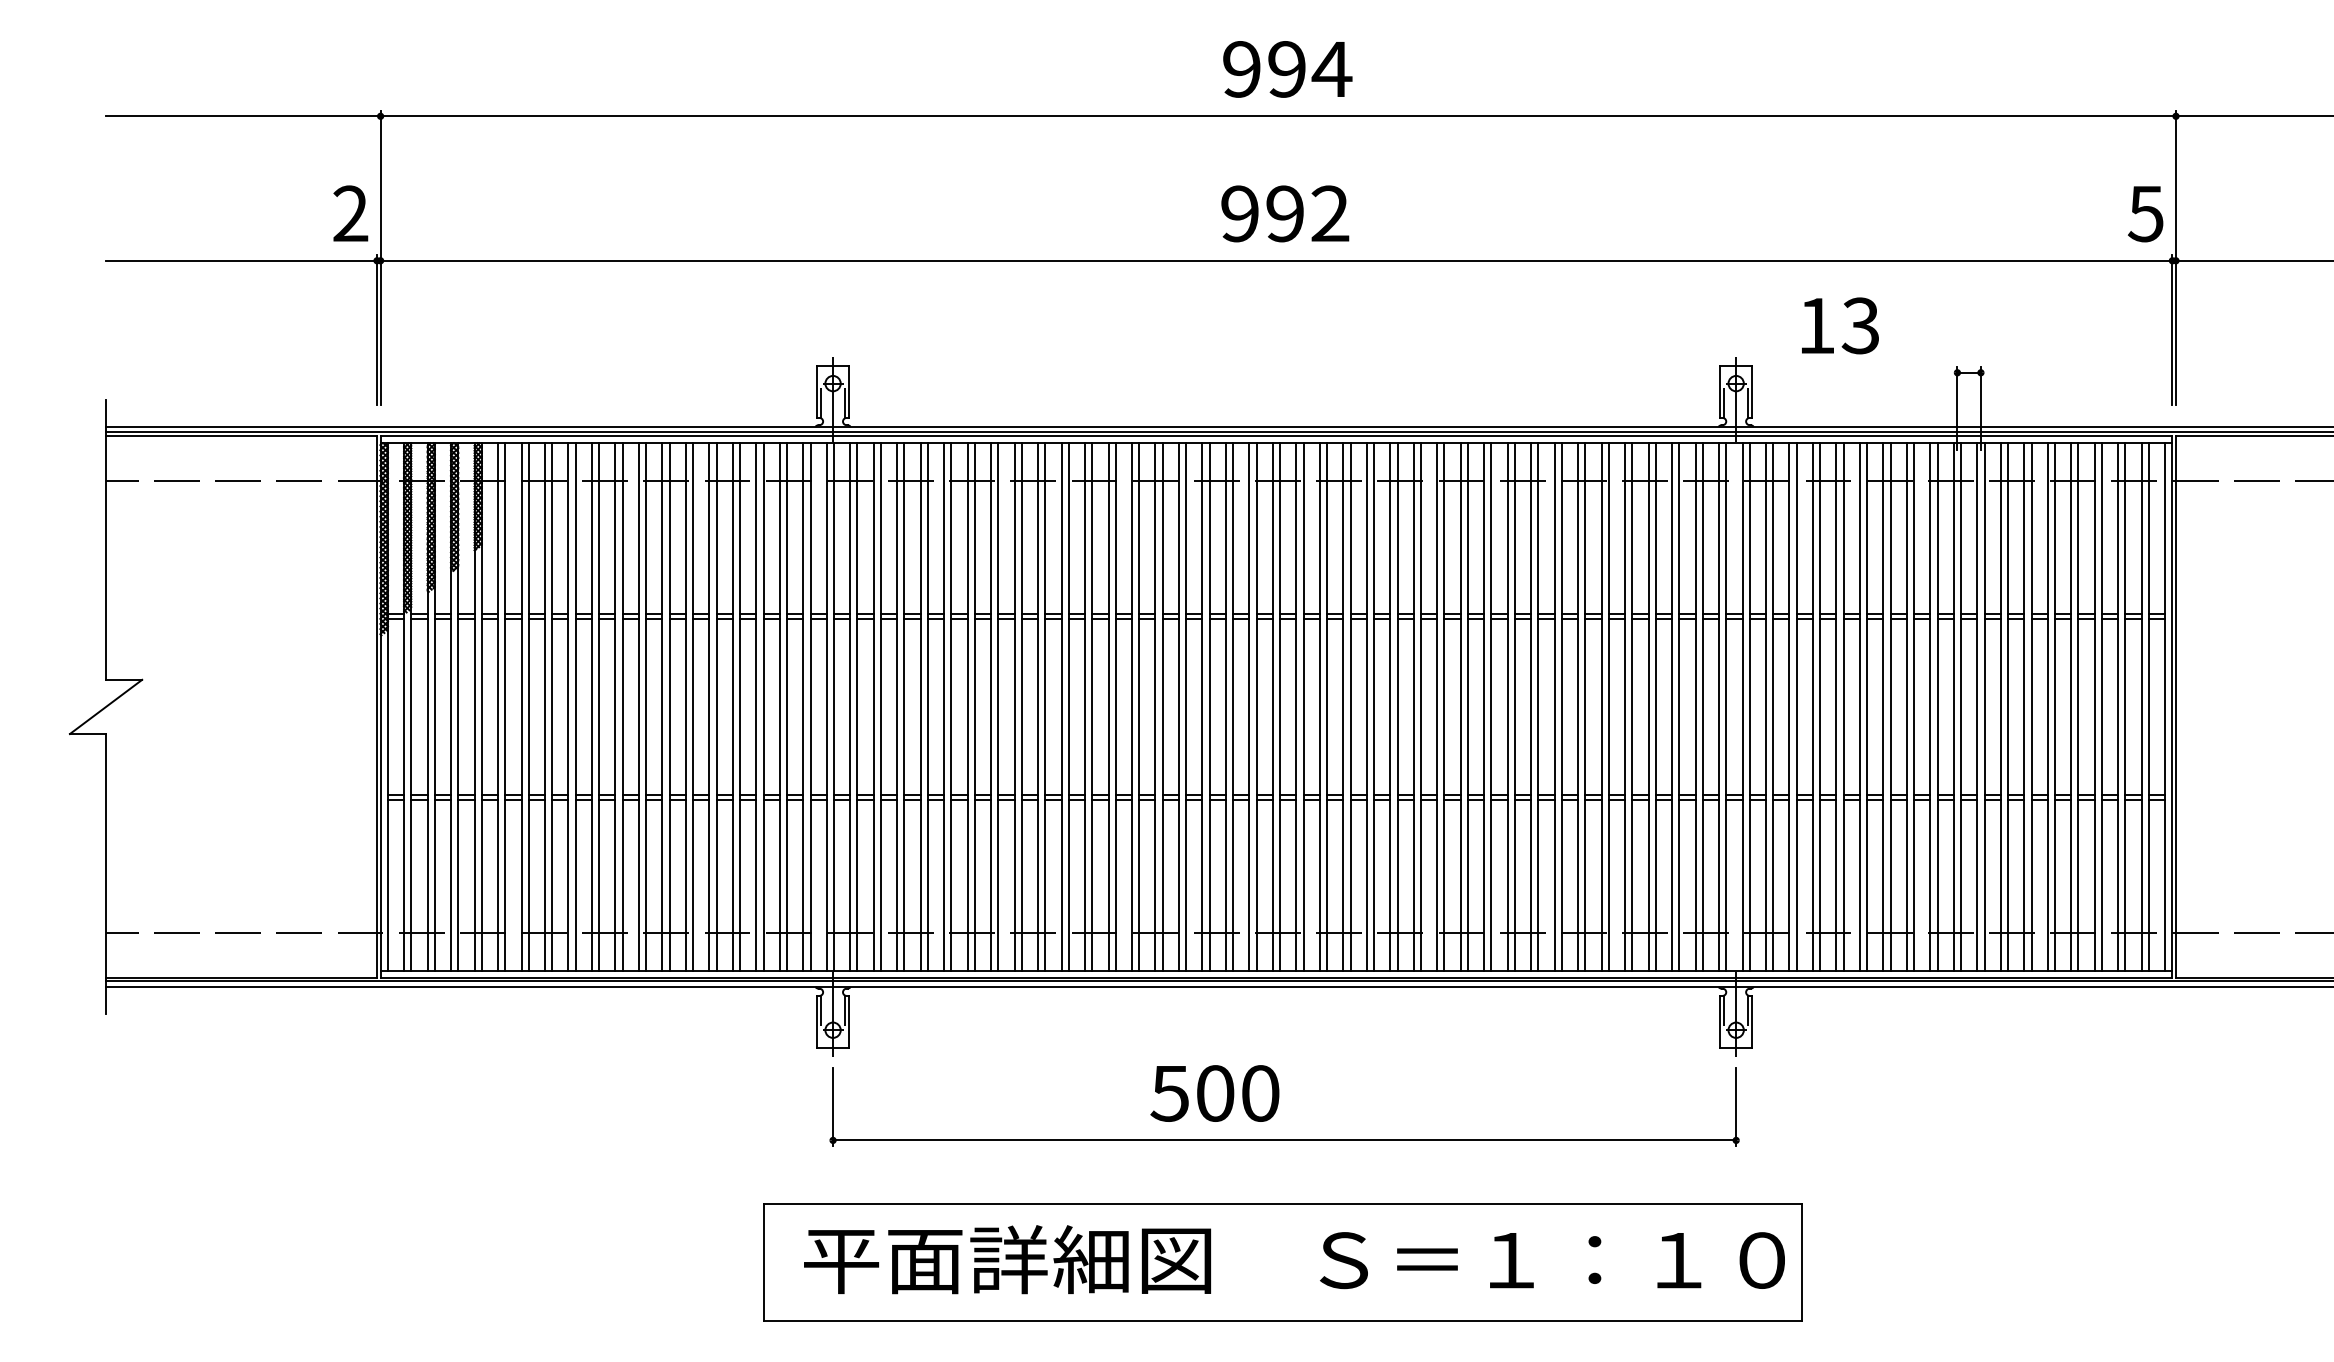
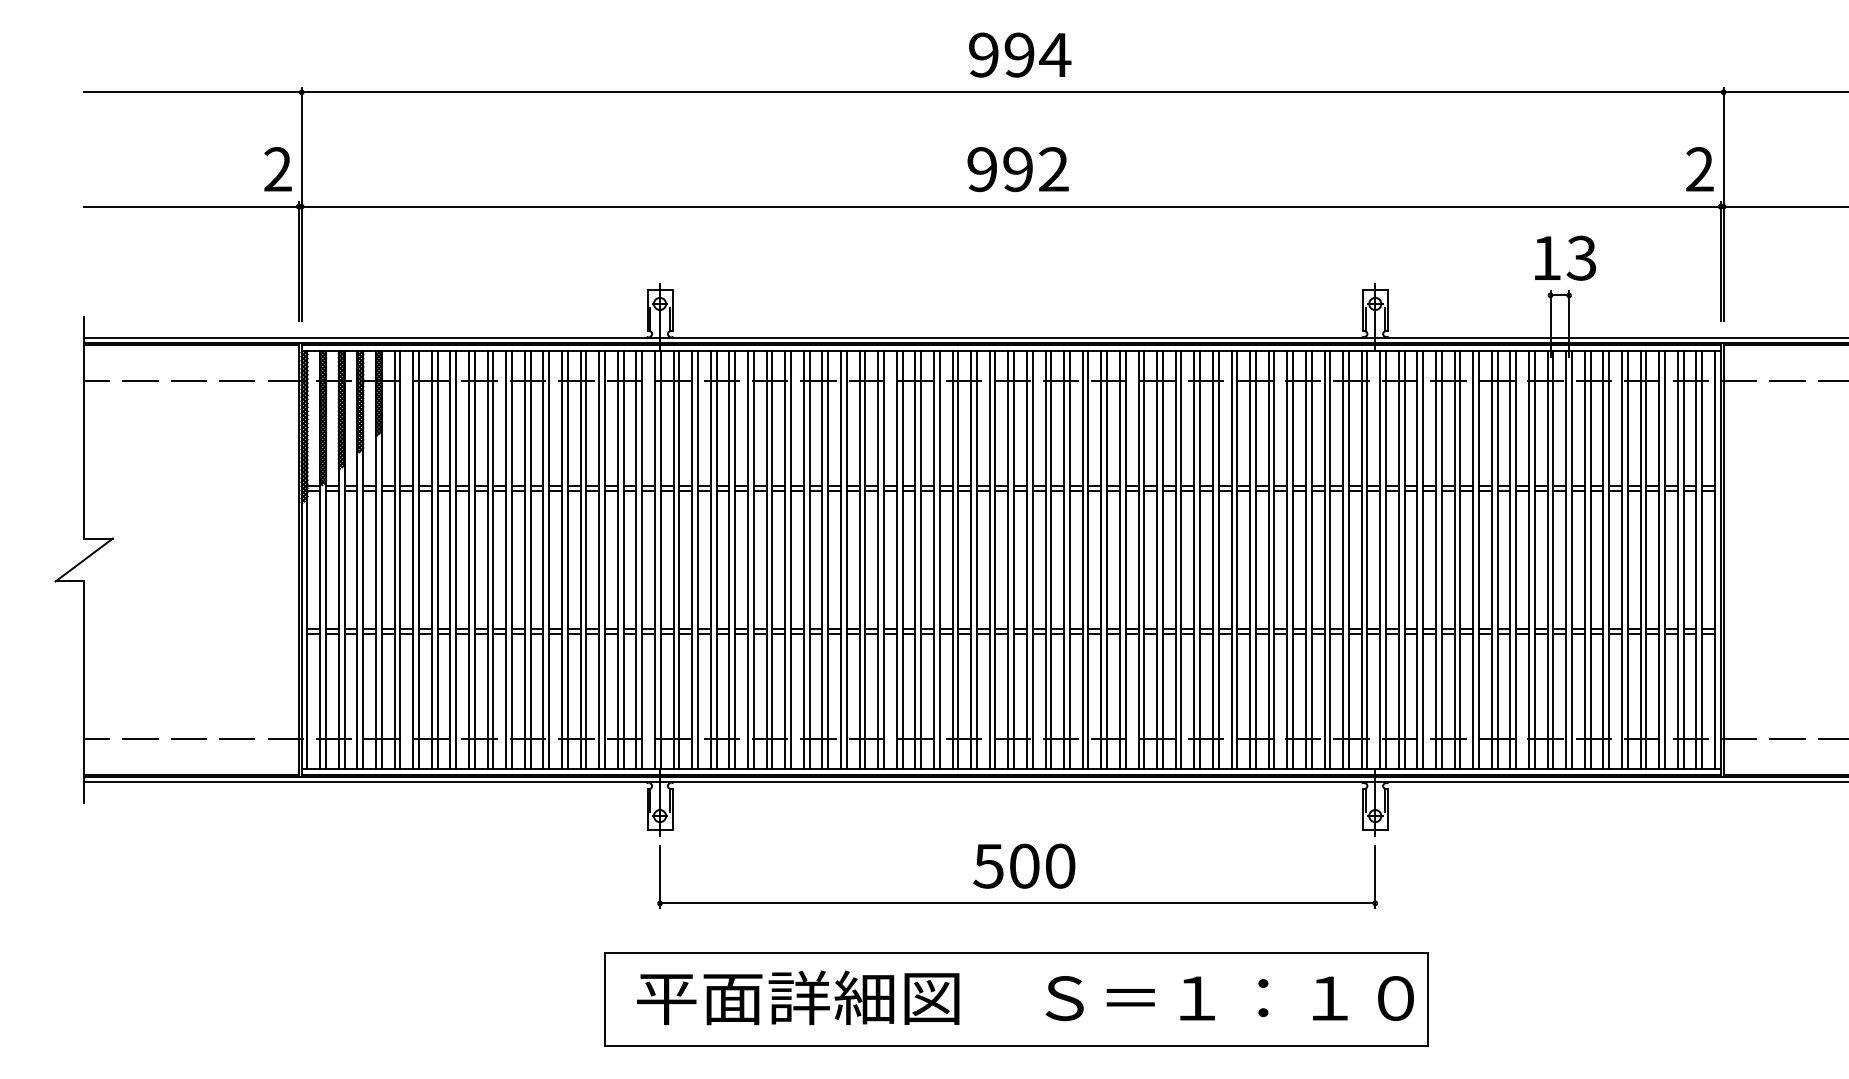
text: (2145, 213) -> (1699, 169), 5 -> 2
text: (1840, 325) -> (1565, 257), moved
text: (1214, 1093) -> (1023, 866), moved

